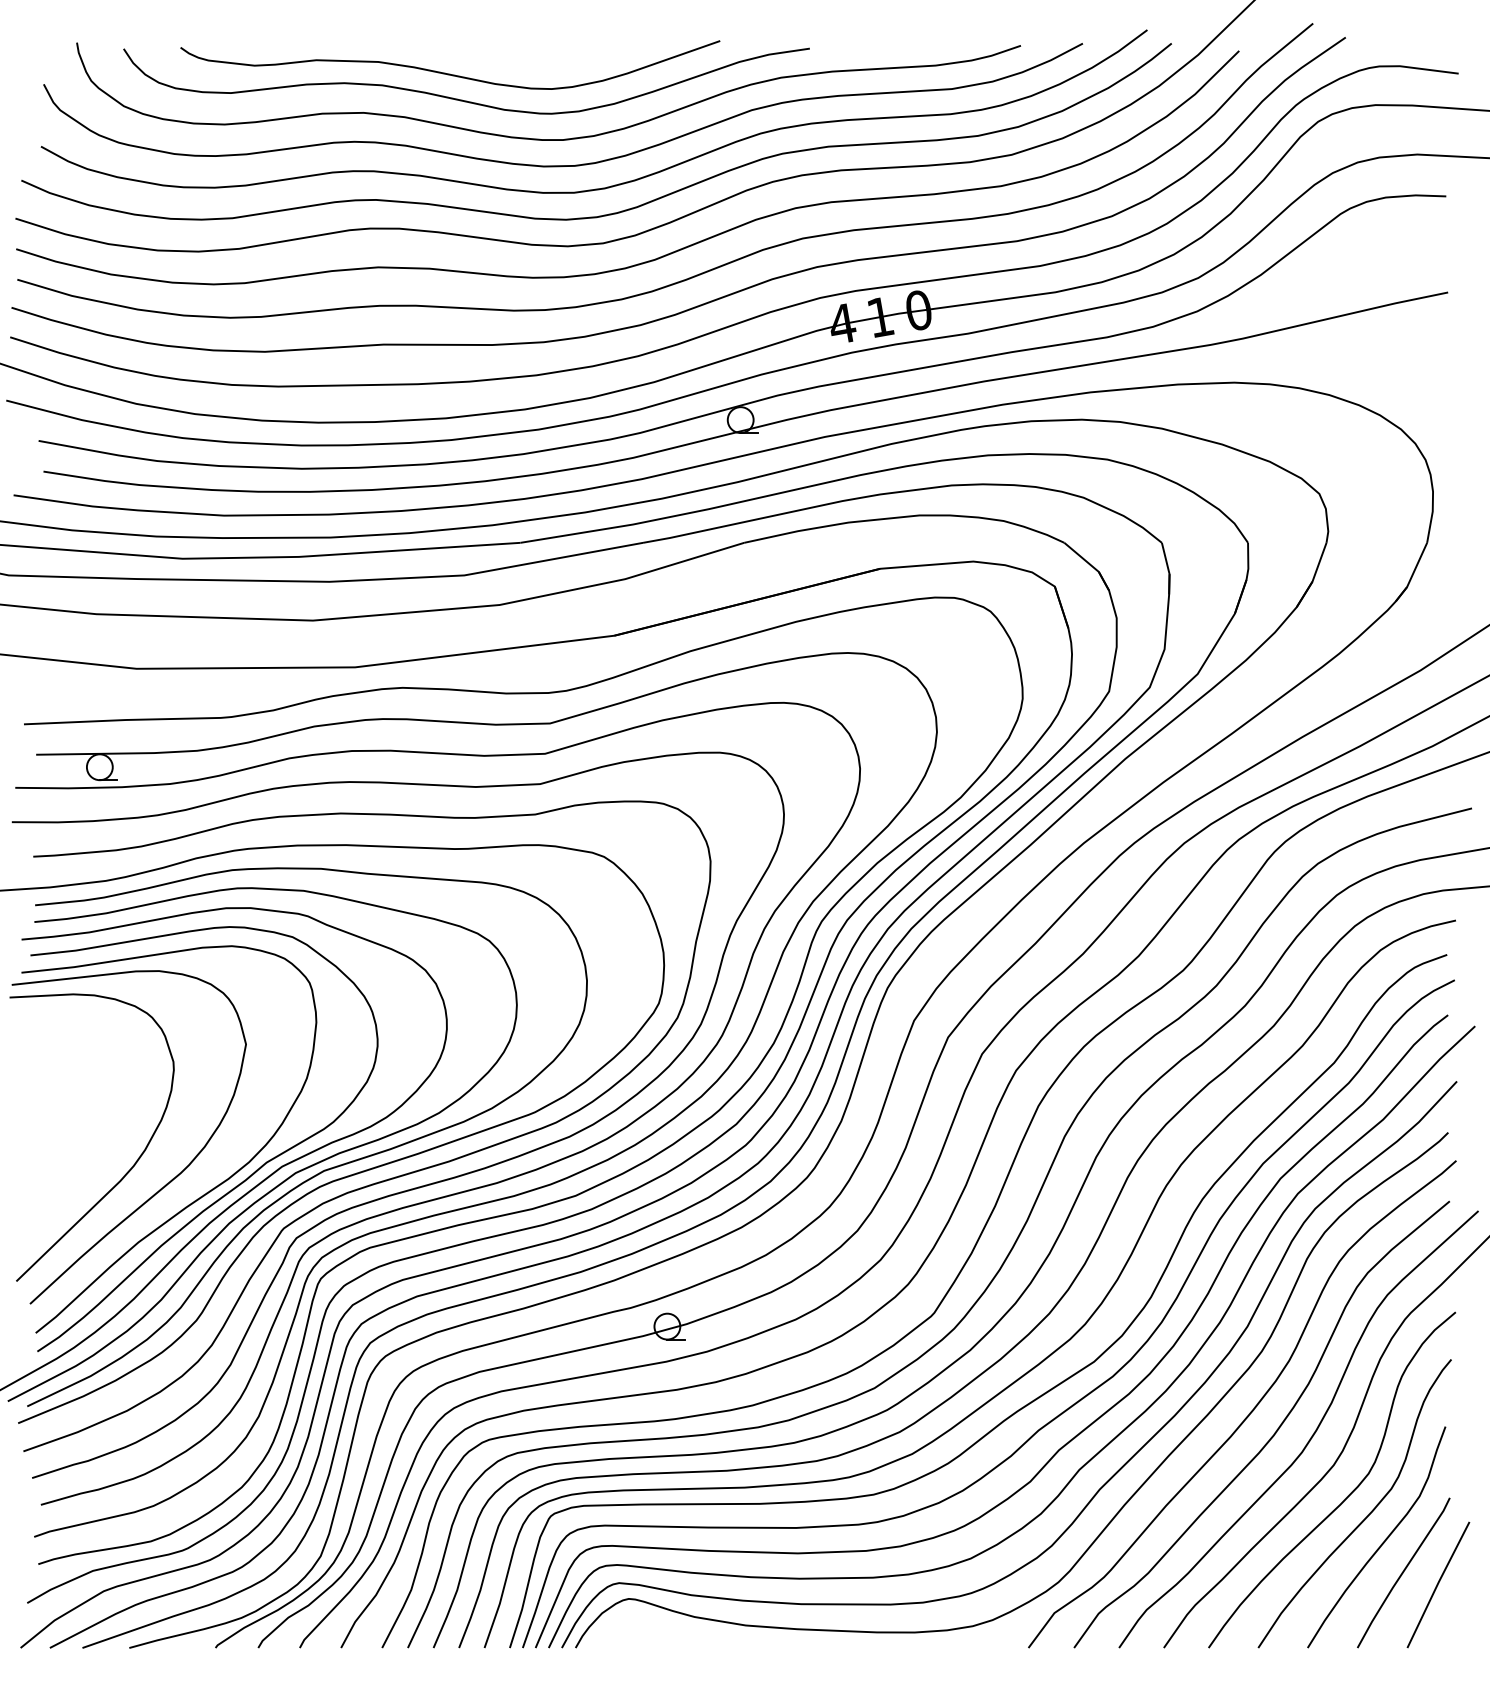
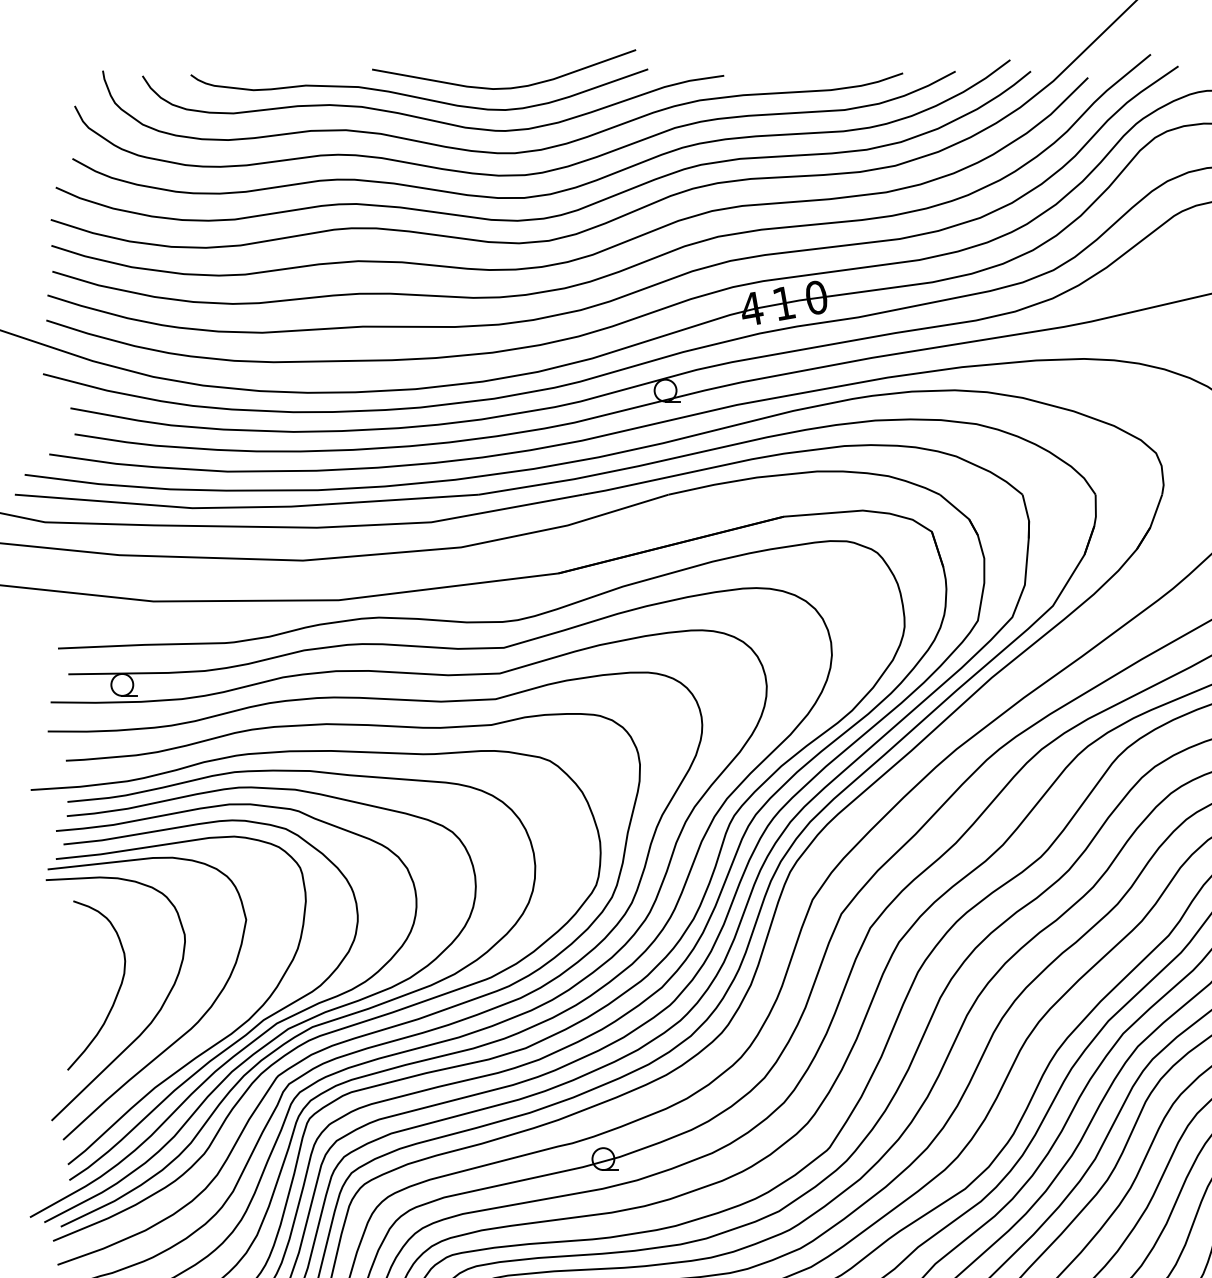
curve: (550, 62) -> (504, 87), added
curve: (93, 1130) -> (116, 992), added

